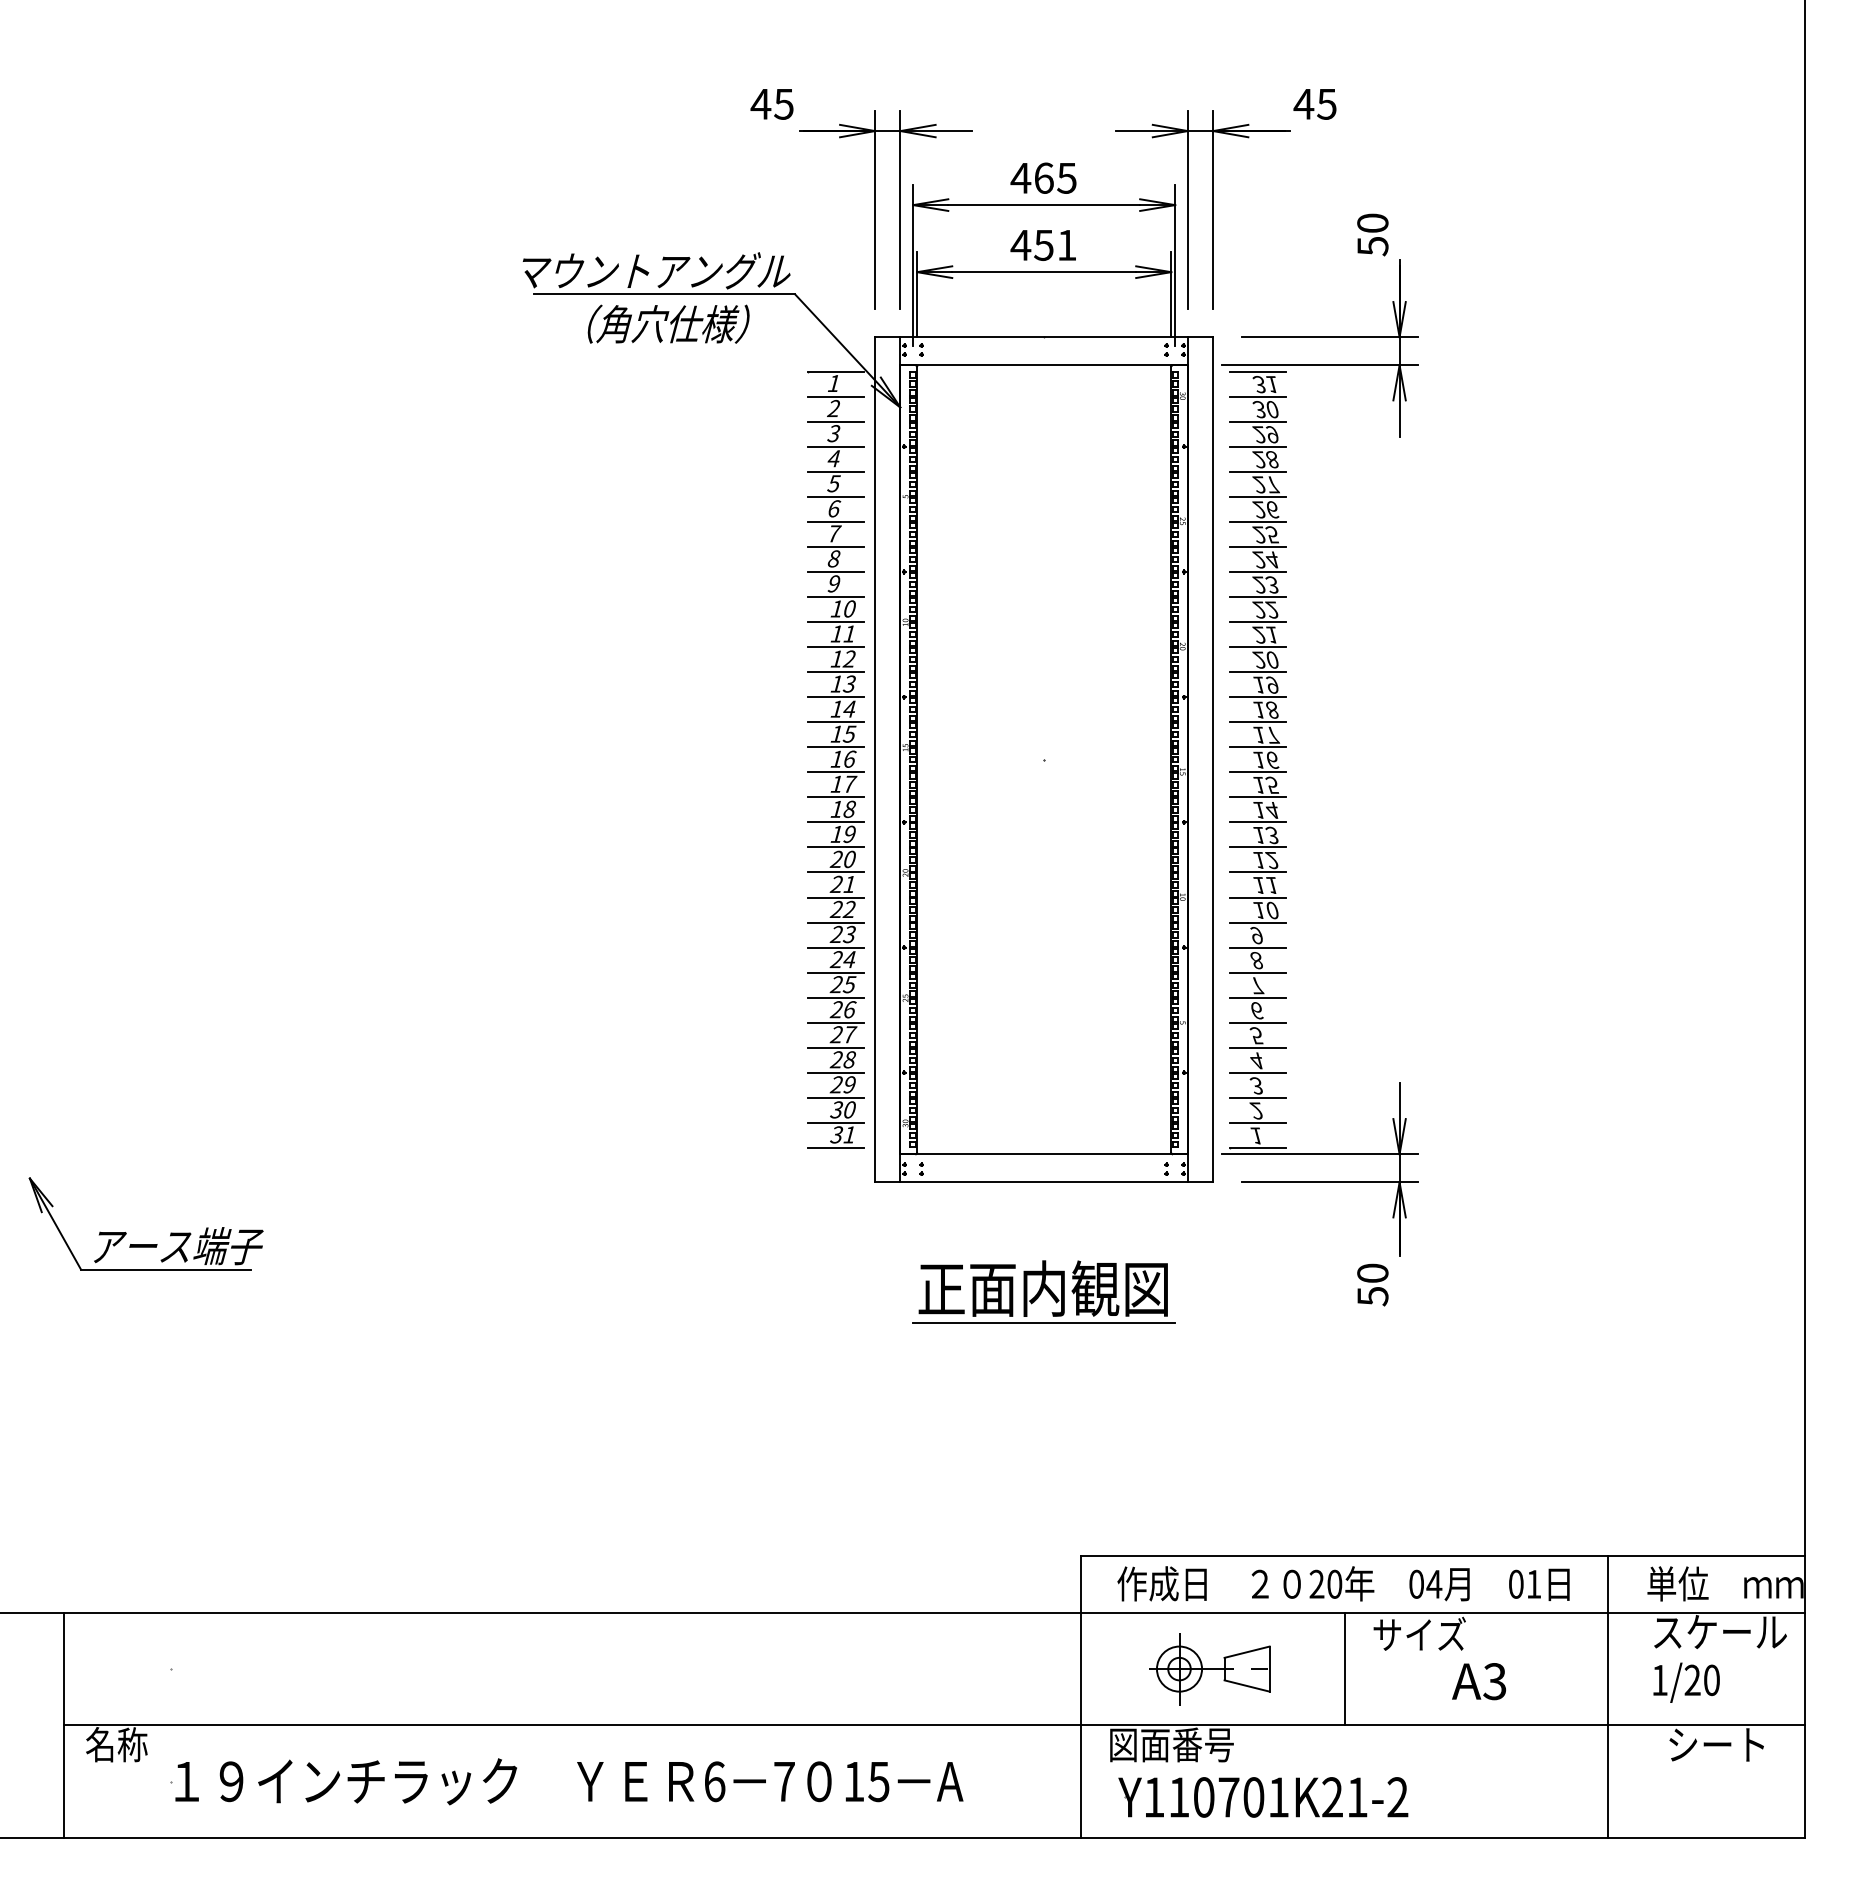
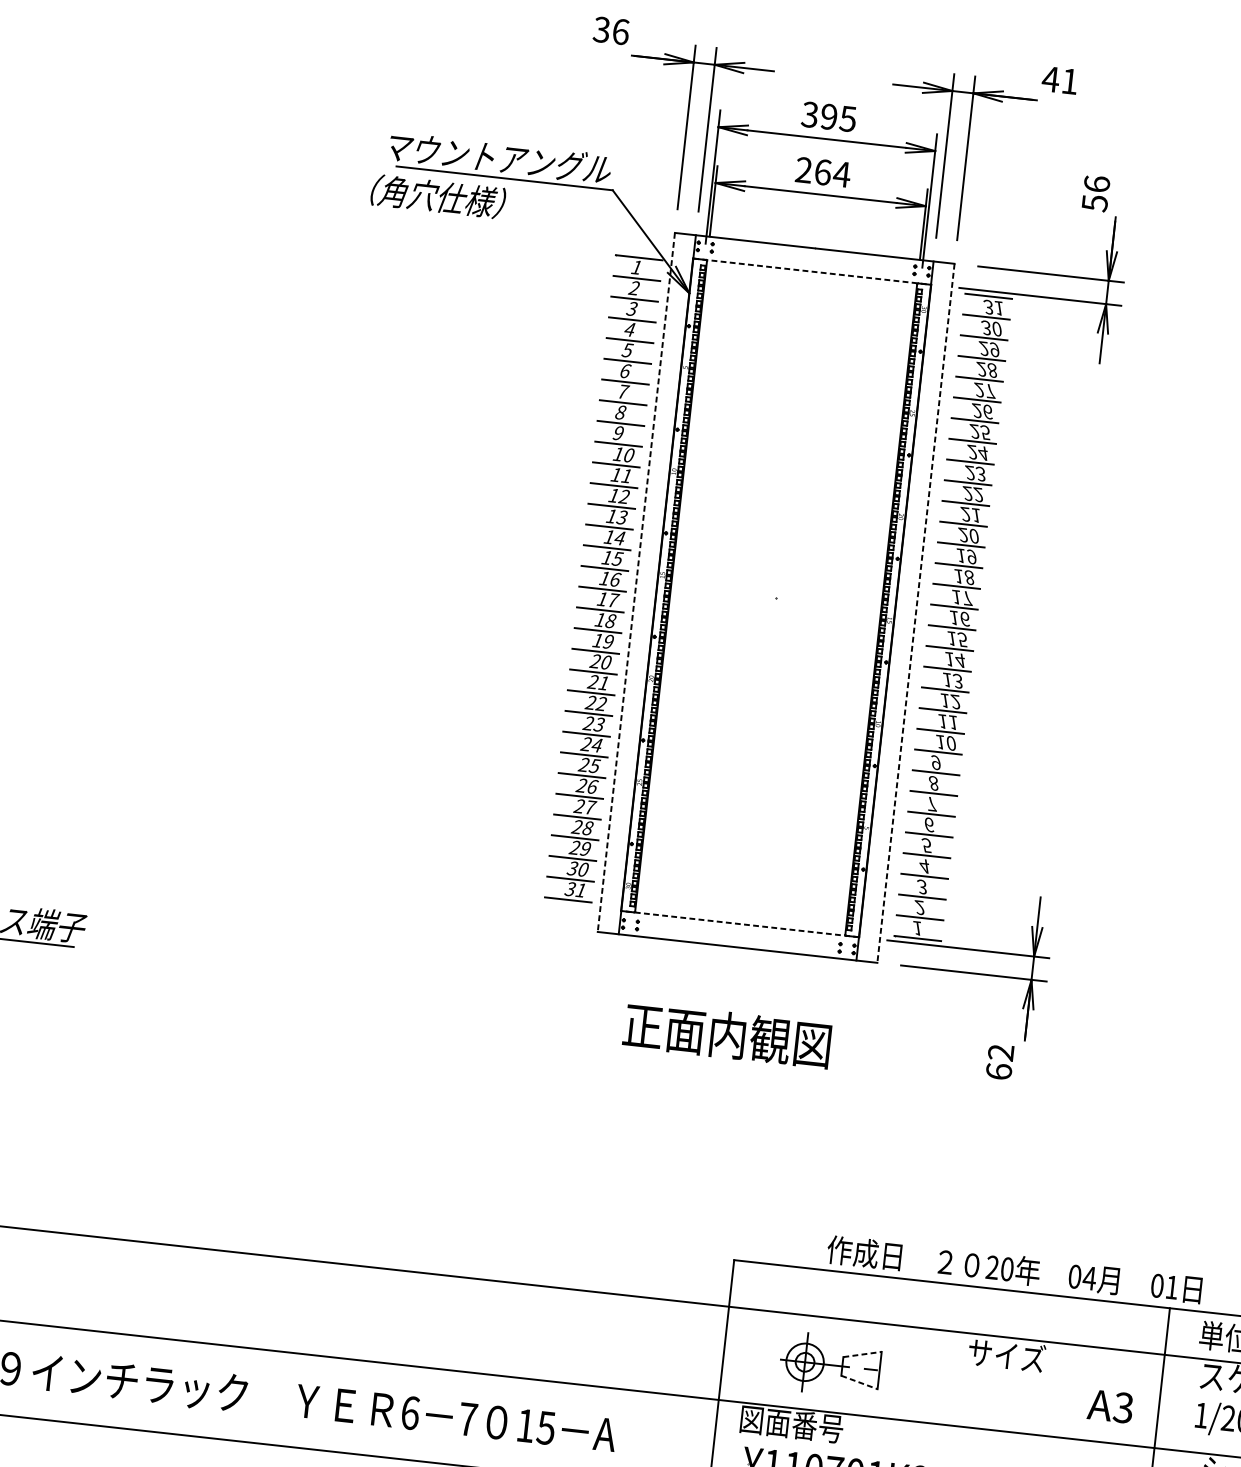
text: (771, 103) -> (610, 30), 45 -> 36
text: (1326, 104) -> (1069, 81), 45 -> 41
text: (1031, 177) -> (818, 115), 465 -> 395
text: (1372, 222) -> (1096, 183), 50 -> 56
text: (1043, 244) -> (822, 171), 451 -> 264
text: (668, 323) -> (438, 196), moved
line: (1044, 365) -> (812, 271), solid -> dashed
line: (875, 759) -> (636, 582), solid -> dashed
line: (1213, 759) -> (916, 613), solid -> dashed
line: (1044, 1154) -> (740, 924), solid -> dashed
text: (1372, 1284) -> (999, 1061), 50 -> 62
line: (1043, 1323) -> (724, 1064), removed
text: (1343, 1583) -> (1014, 1269), moved
line: (1247, 1652) -> (862, 1354), solid -> dashed
line: (1344, 1668) -> (941, 1376), removed
text: (1478, 1681) -> (1109, 1406), moved
line: (1247, 1686) -> (859, 1382), solid -> dashed

